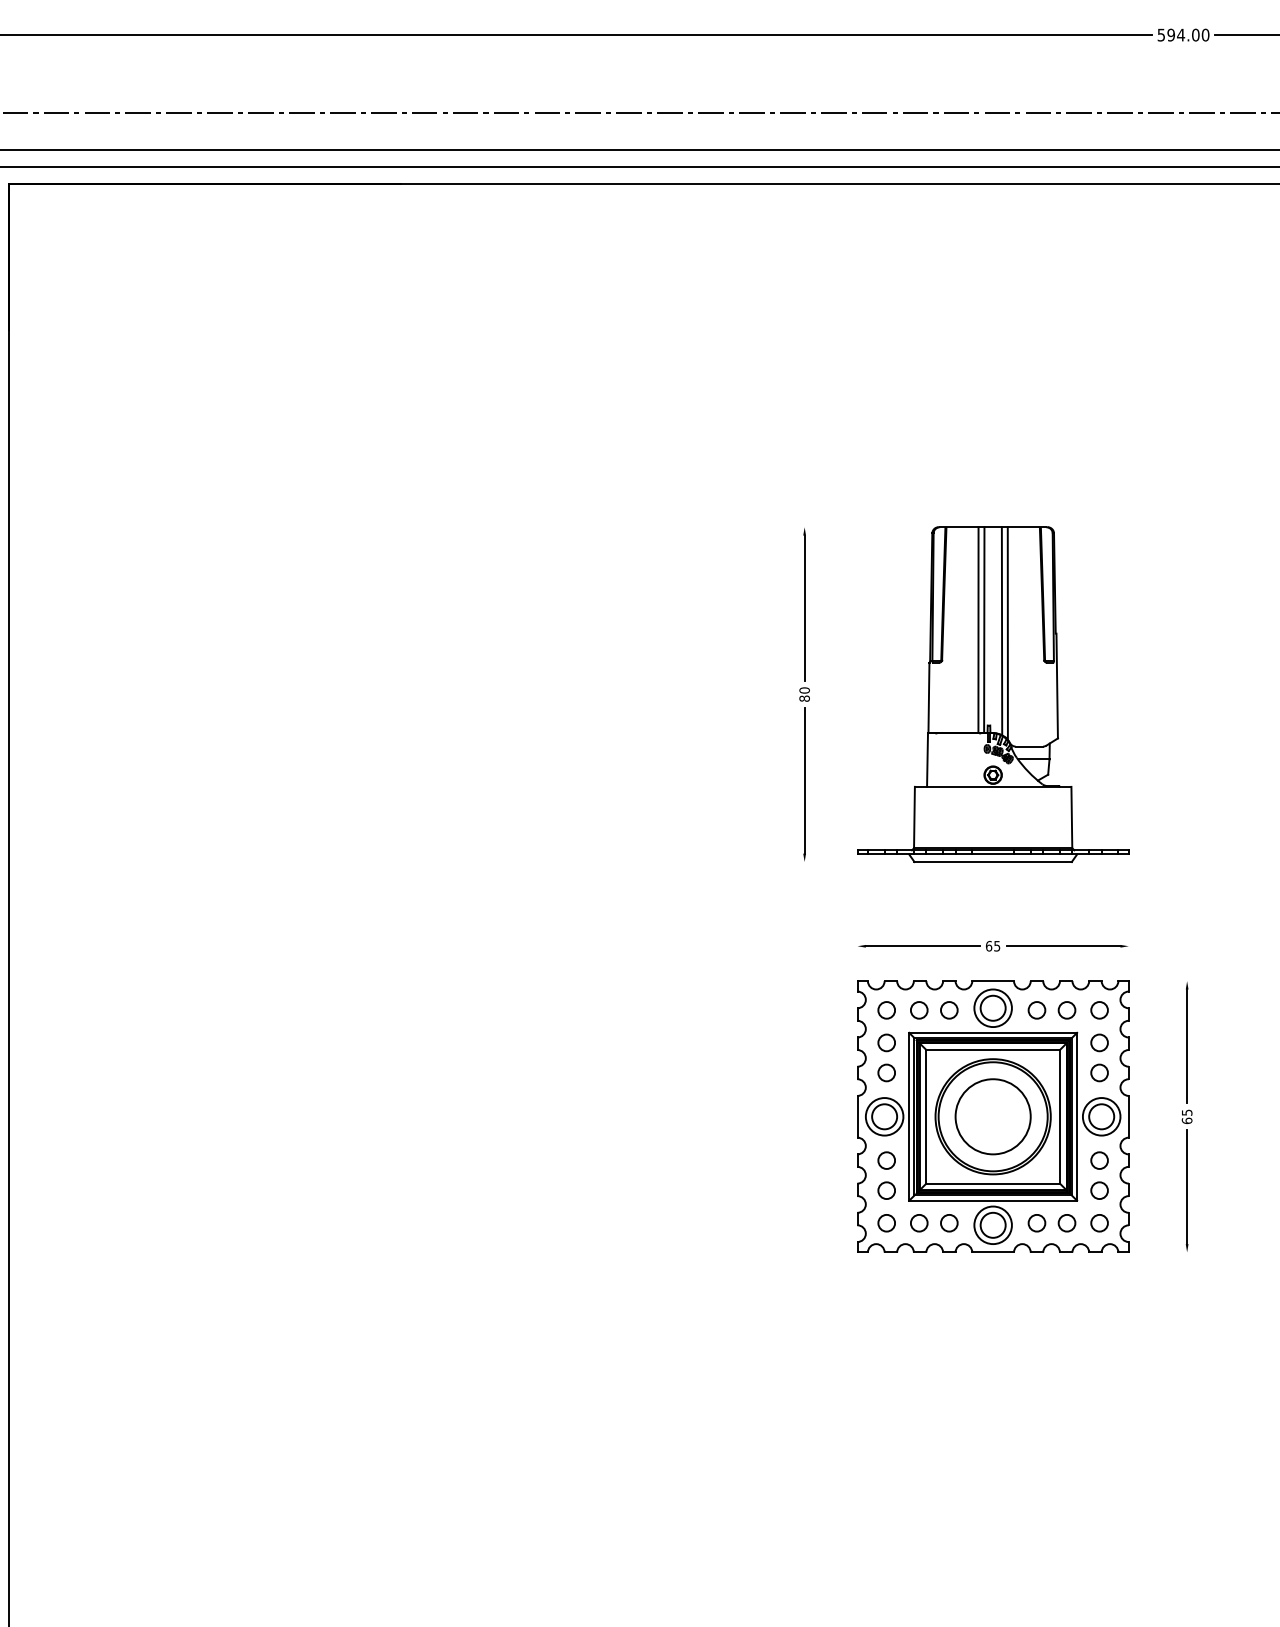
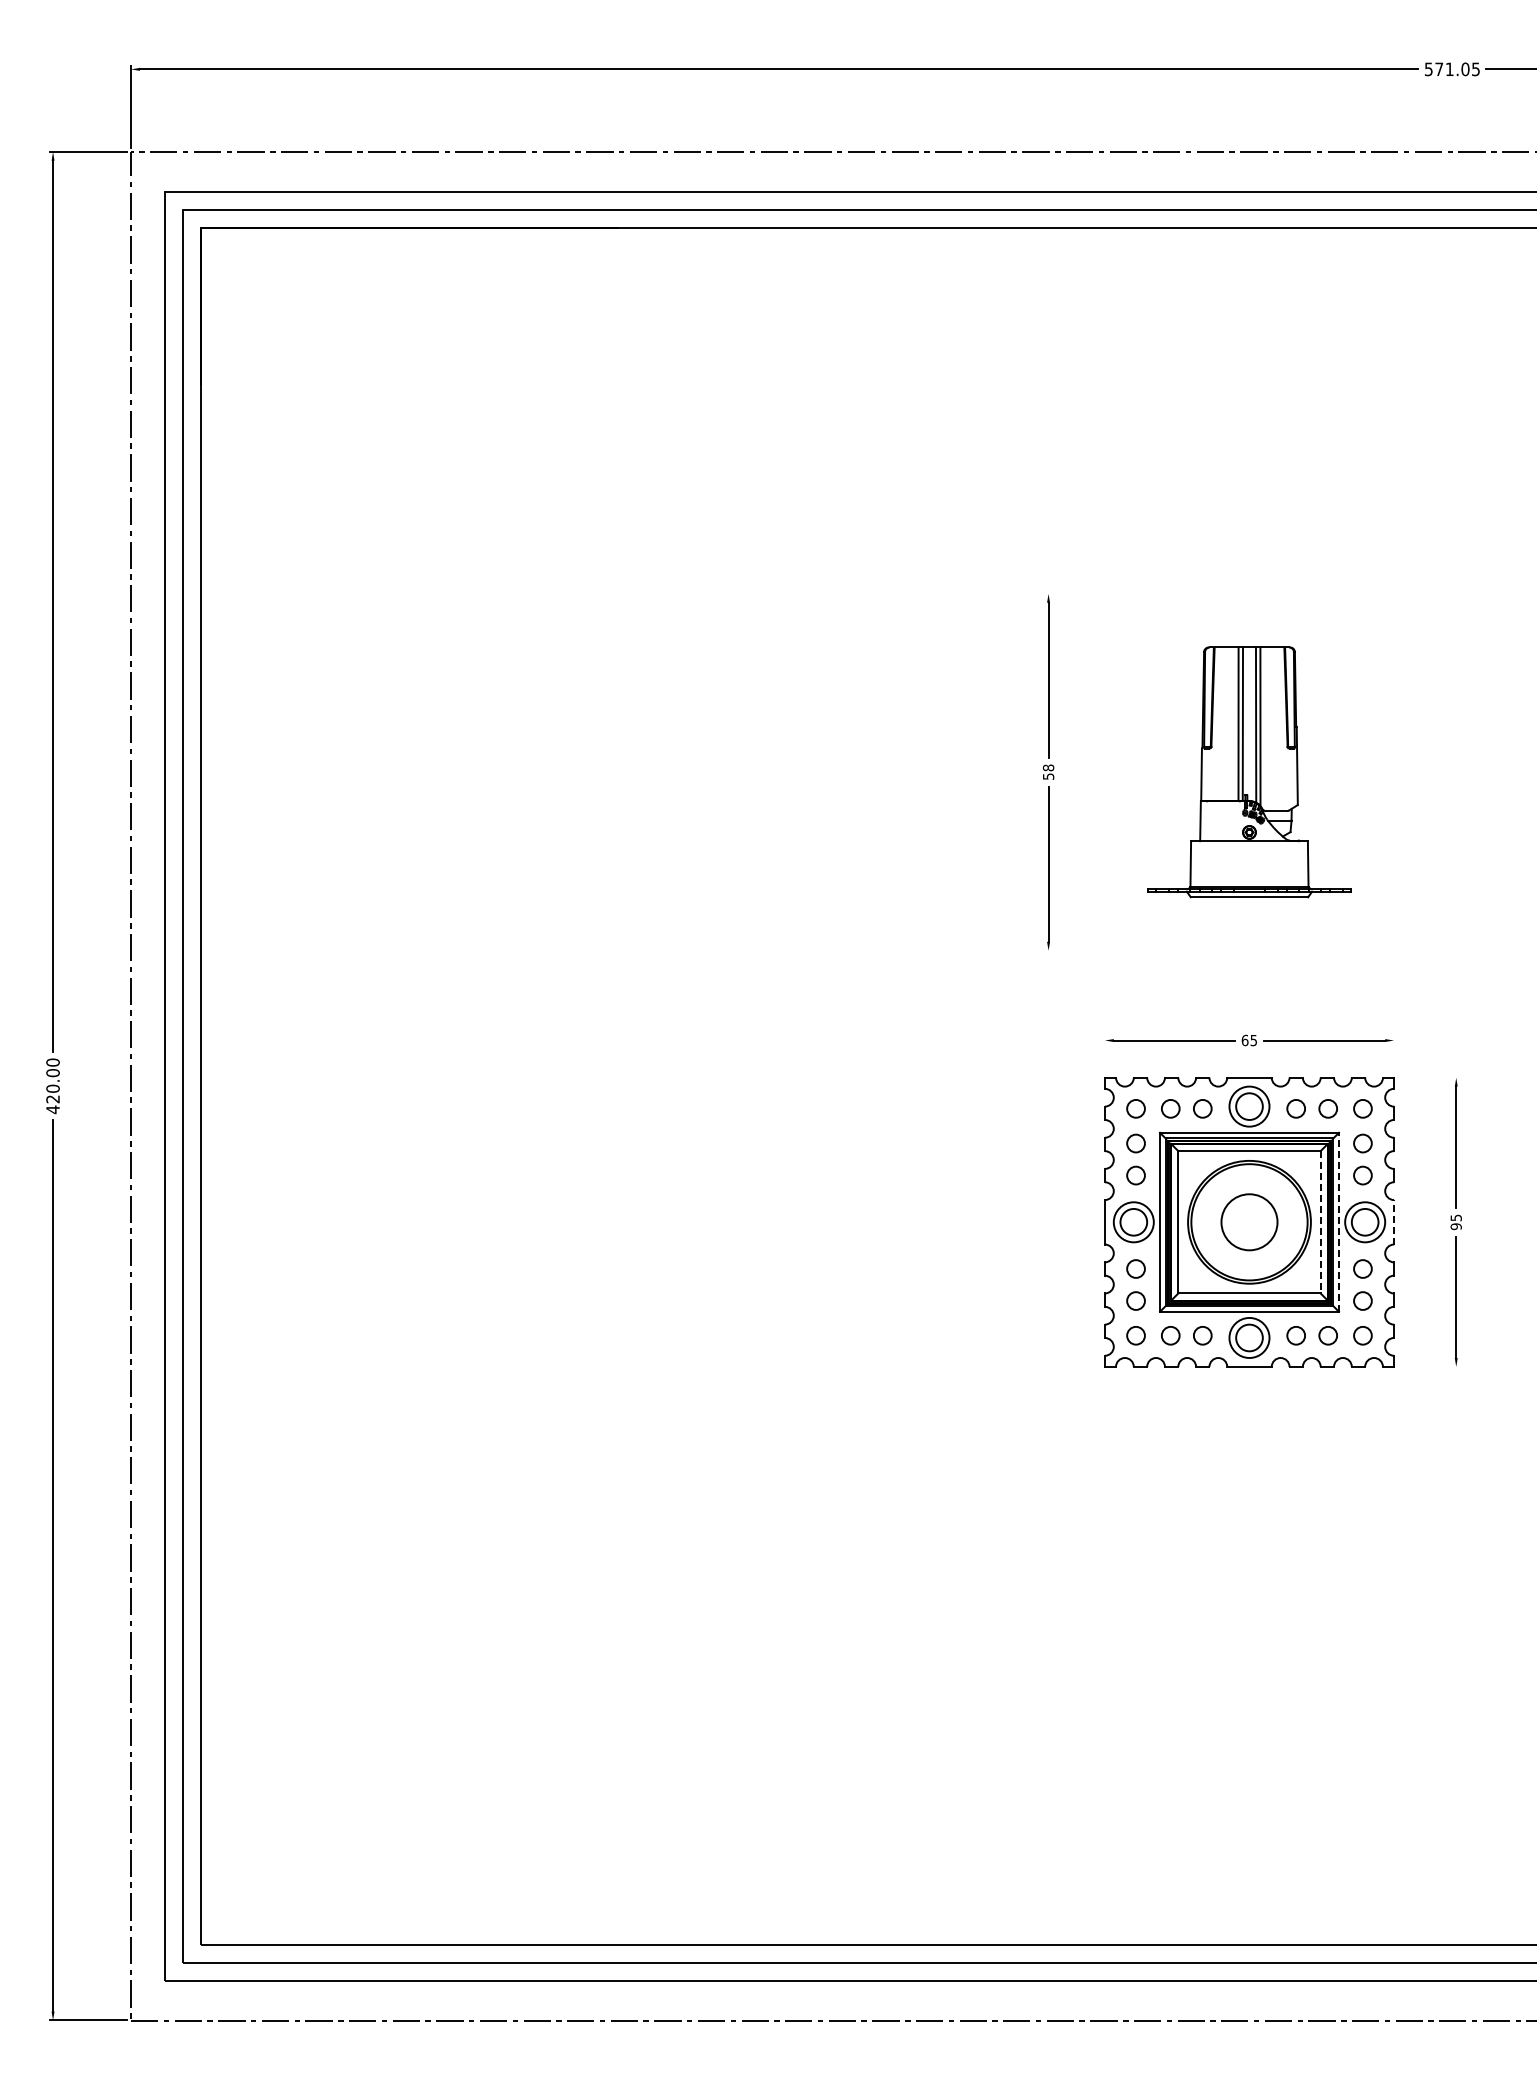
text: (1188, 35) -> (1457, 69), 594.00 -> 571.05
text: (804, 693) -> (1048, 771), 80 -> 58
part: (993, 694) -> (1249, 772), size x0.7
circle: (993, 1116) -> (1249, 1222), size x0.7
line: (1059, 1116) -> (1320, 1222), solid -> dashed
line: (1076, 1116) -> (1338, 1221), solid -> dashed
line: (1129, 1116) -> (1394, 1221), solid -> dashed
text: (1186, 1120) -> (1455, 1226), 65 -> 95

